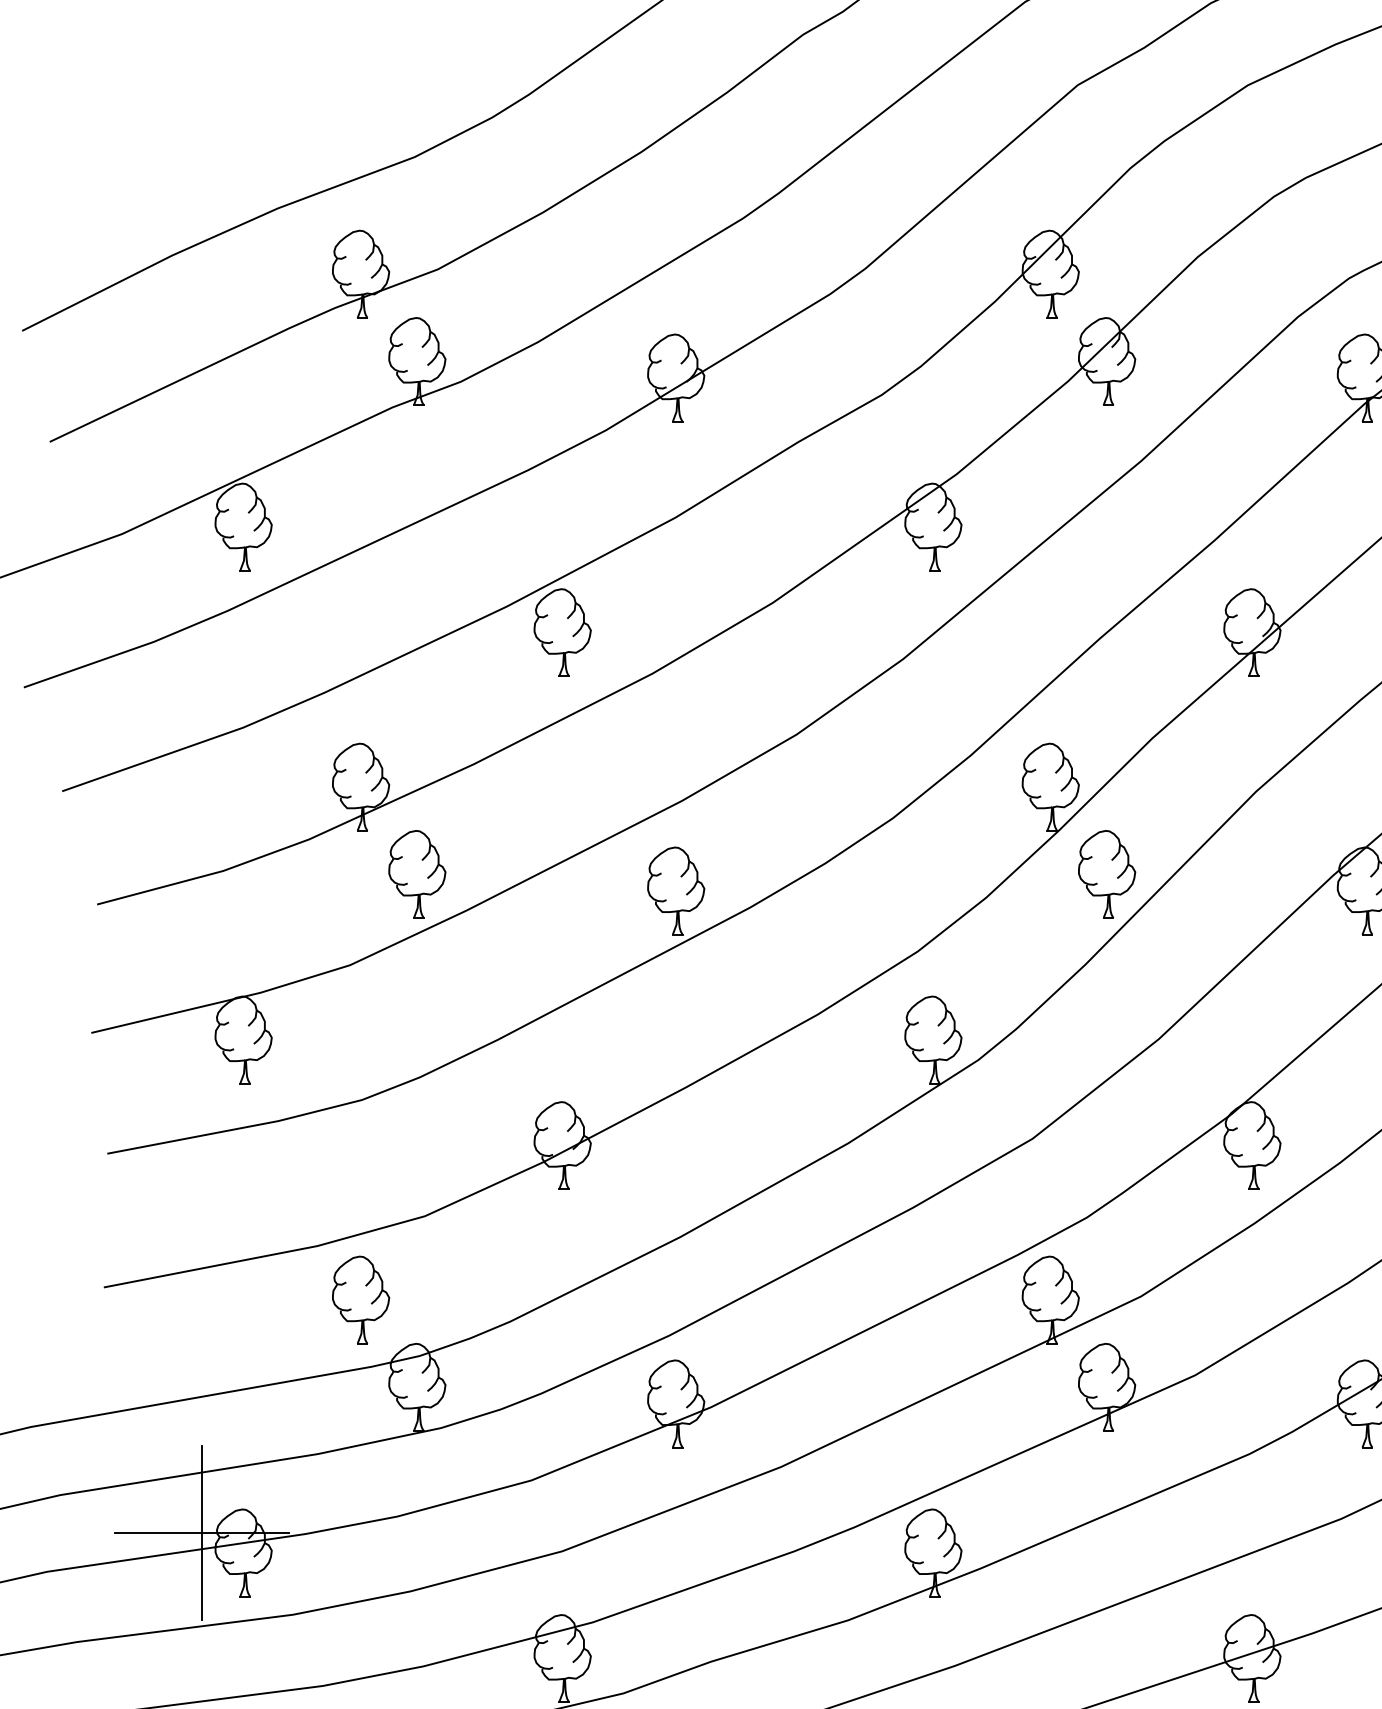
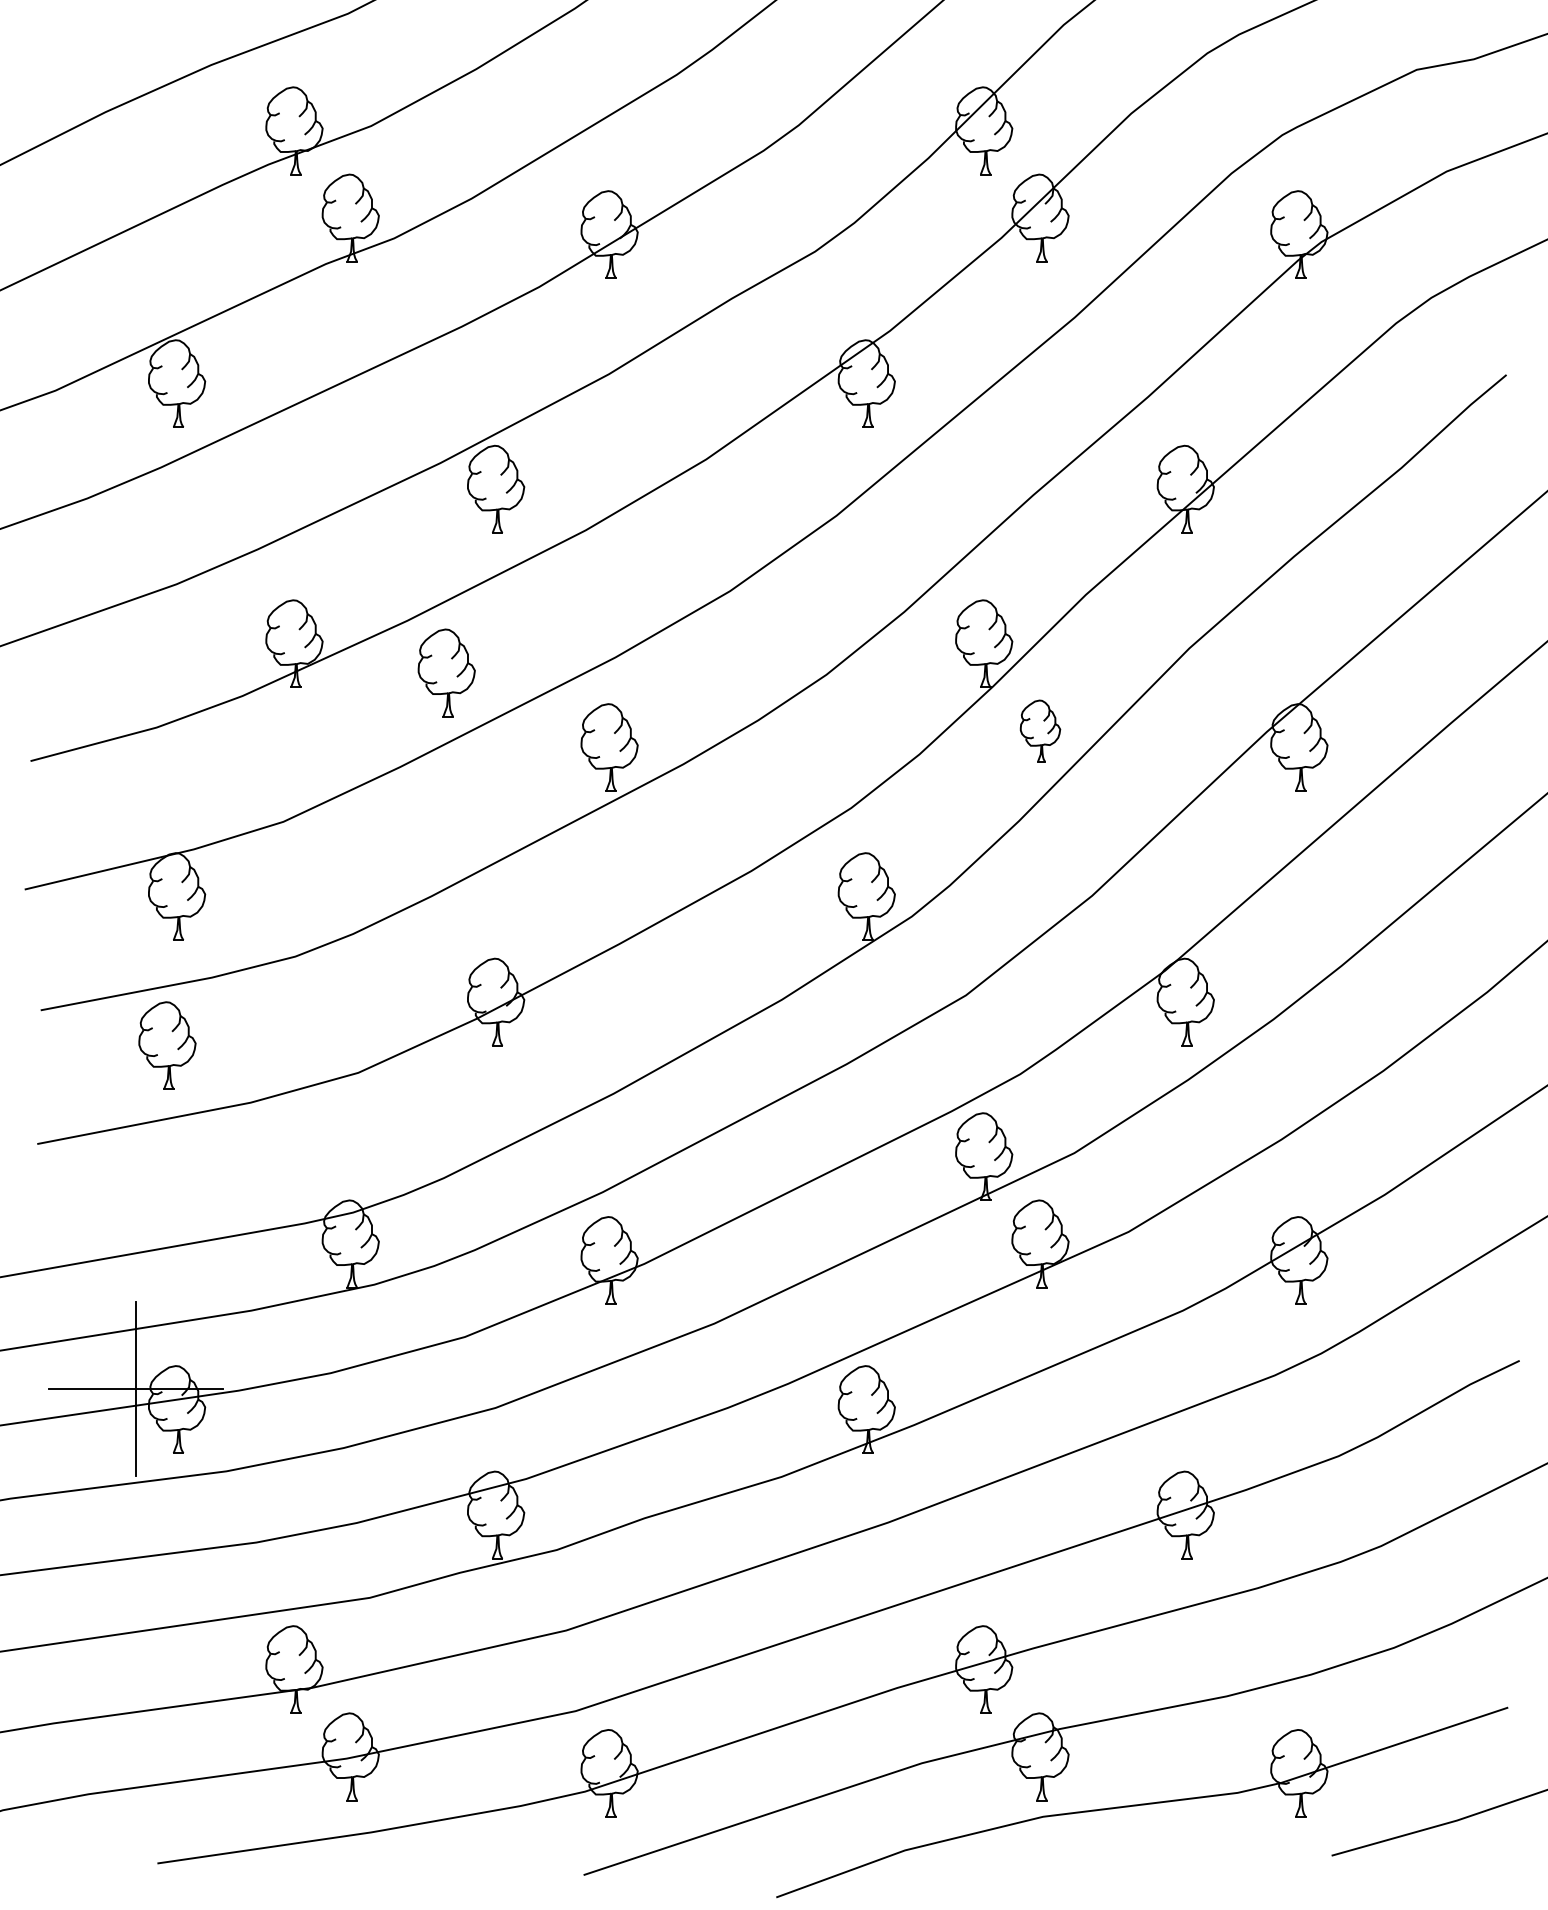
part: (417, 873) -> (446, 672), moved
part: (1107, 873) -> (1040, 730), size x0.7
part: (361, 1299) -> (167, 1045), moved

